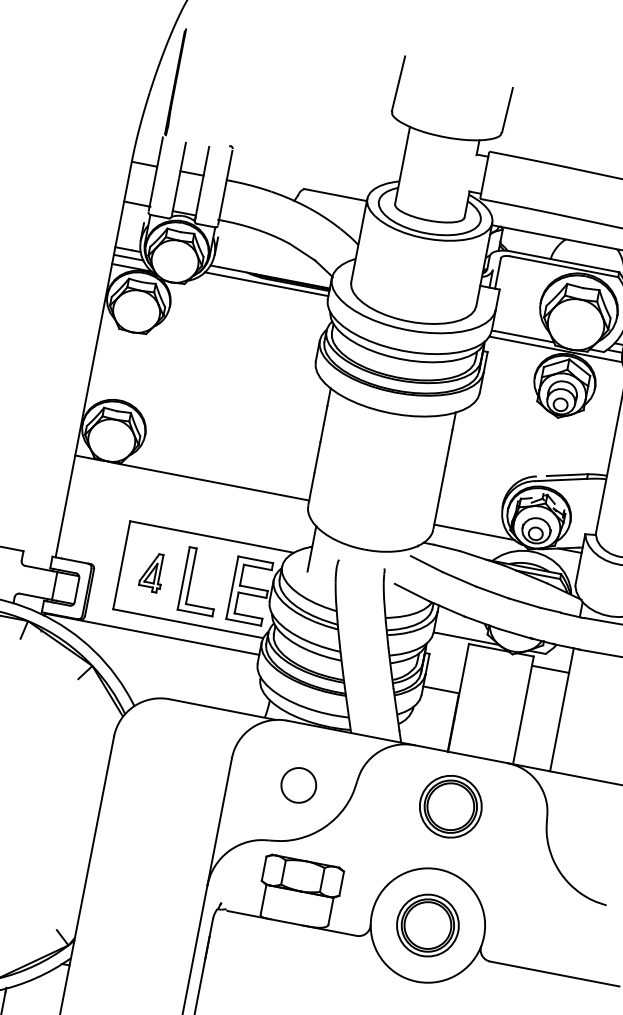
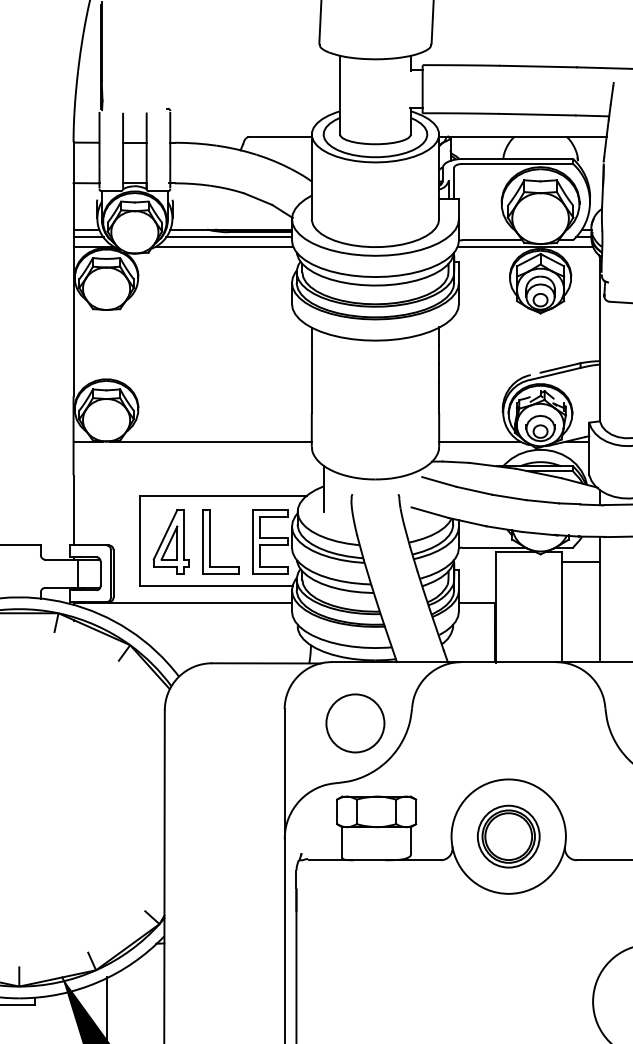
line: (260, 292) -> (224, 246), added
part: (151, 571) -> (170, 541), size x1.67
circle: (298, 785) -> (355, 723), size x1.67
part: (450, 806) -> (508, 715), removed

